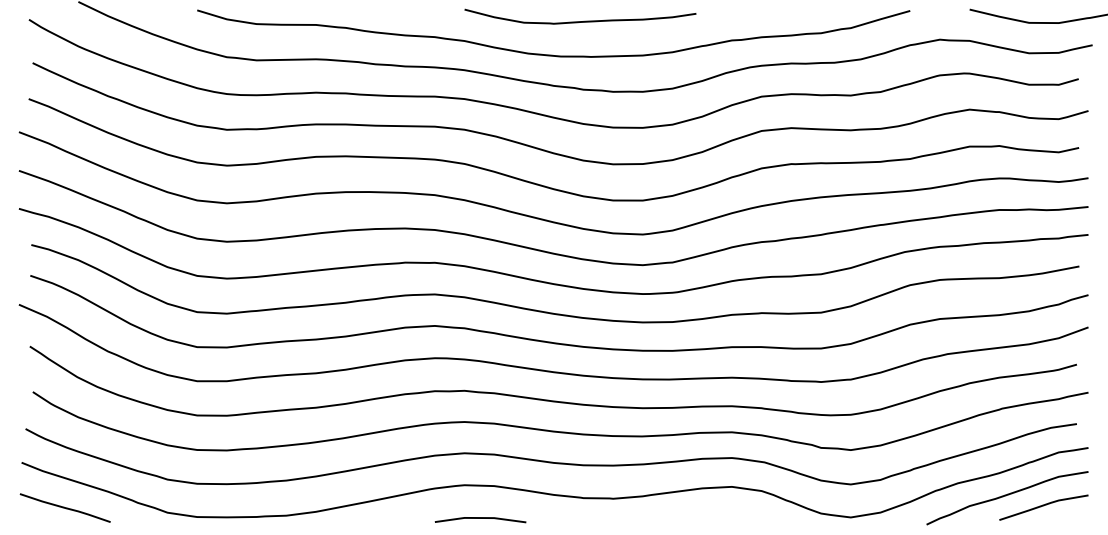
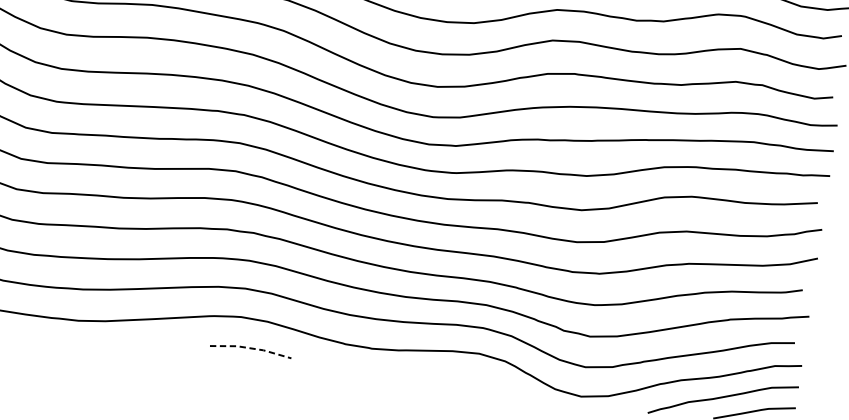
line: (480, 518) -> (251, 348), solid -> dashed

